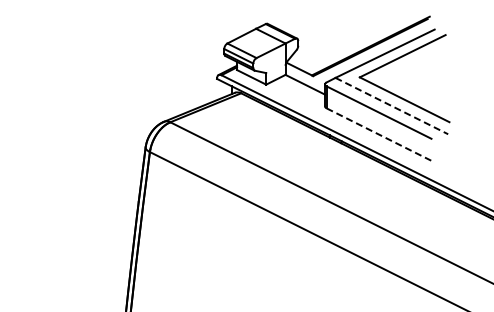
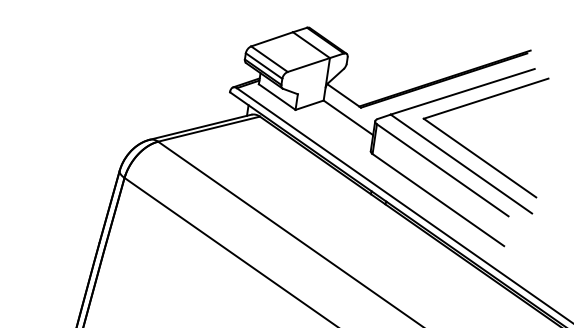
line: (391, 106) -> (460, 164), dashed -> solid
line: (379, 134) -> (438, 200), dashed -> solid

